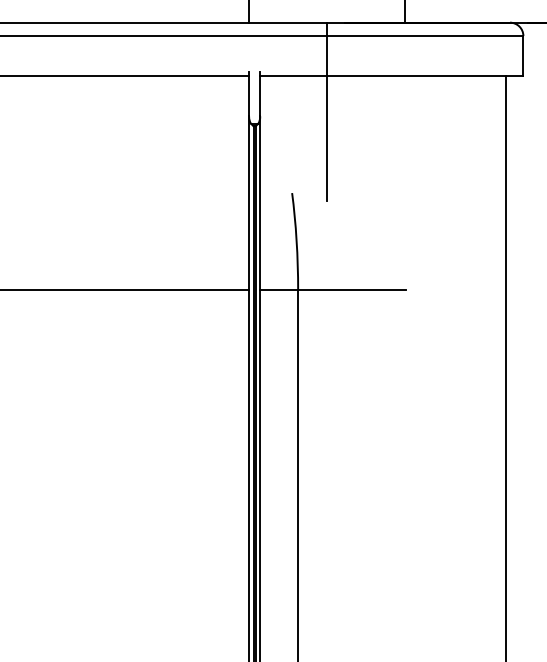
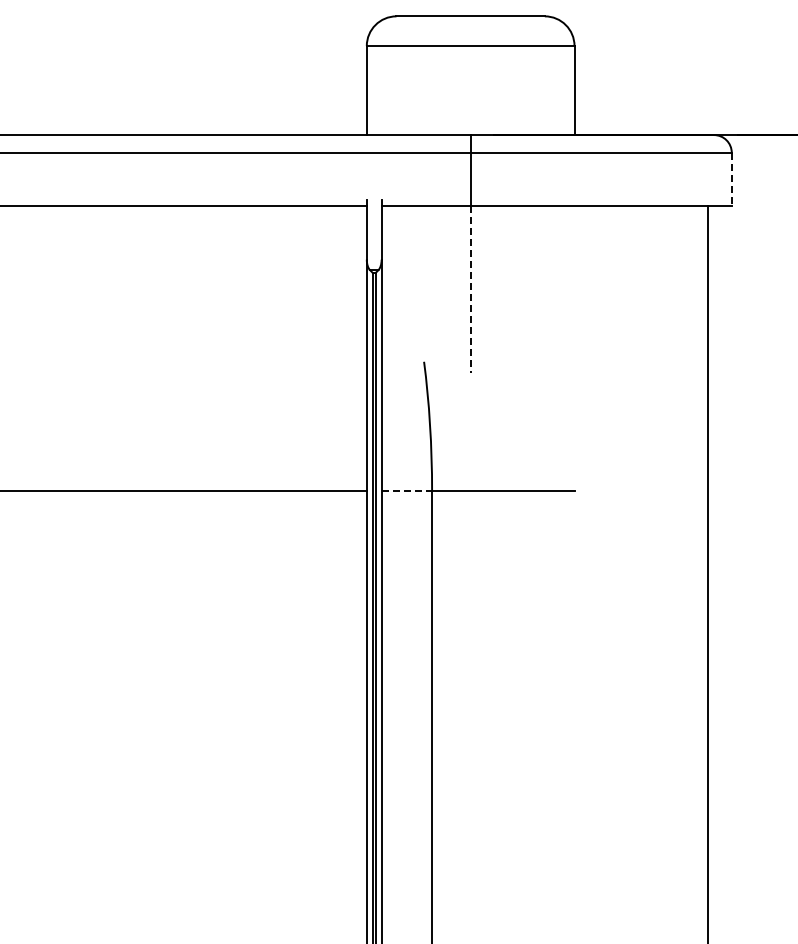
line: (523, 56) -> (731, 179), solid -> dashed
line: (327, 139) -> (470, 290), solid -> dashed
line: (279, 290) -> (407, 491), solid -> dashed

